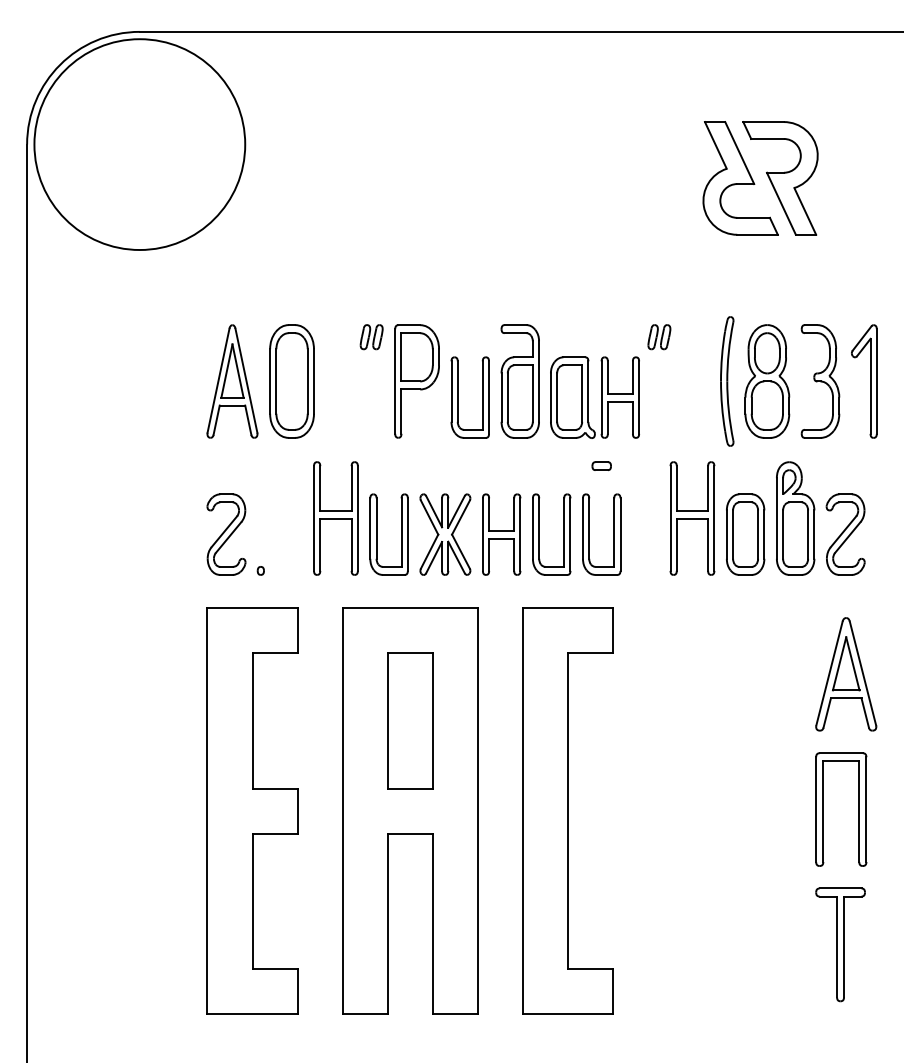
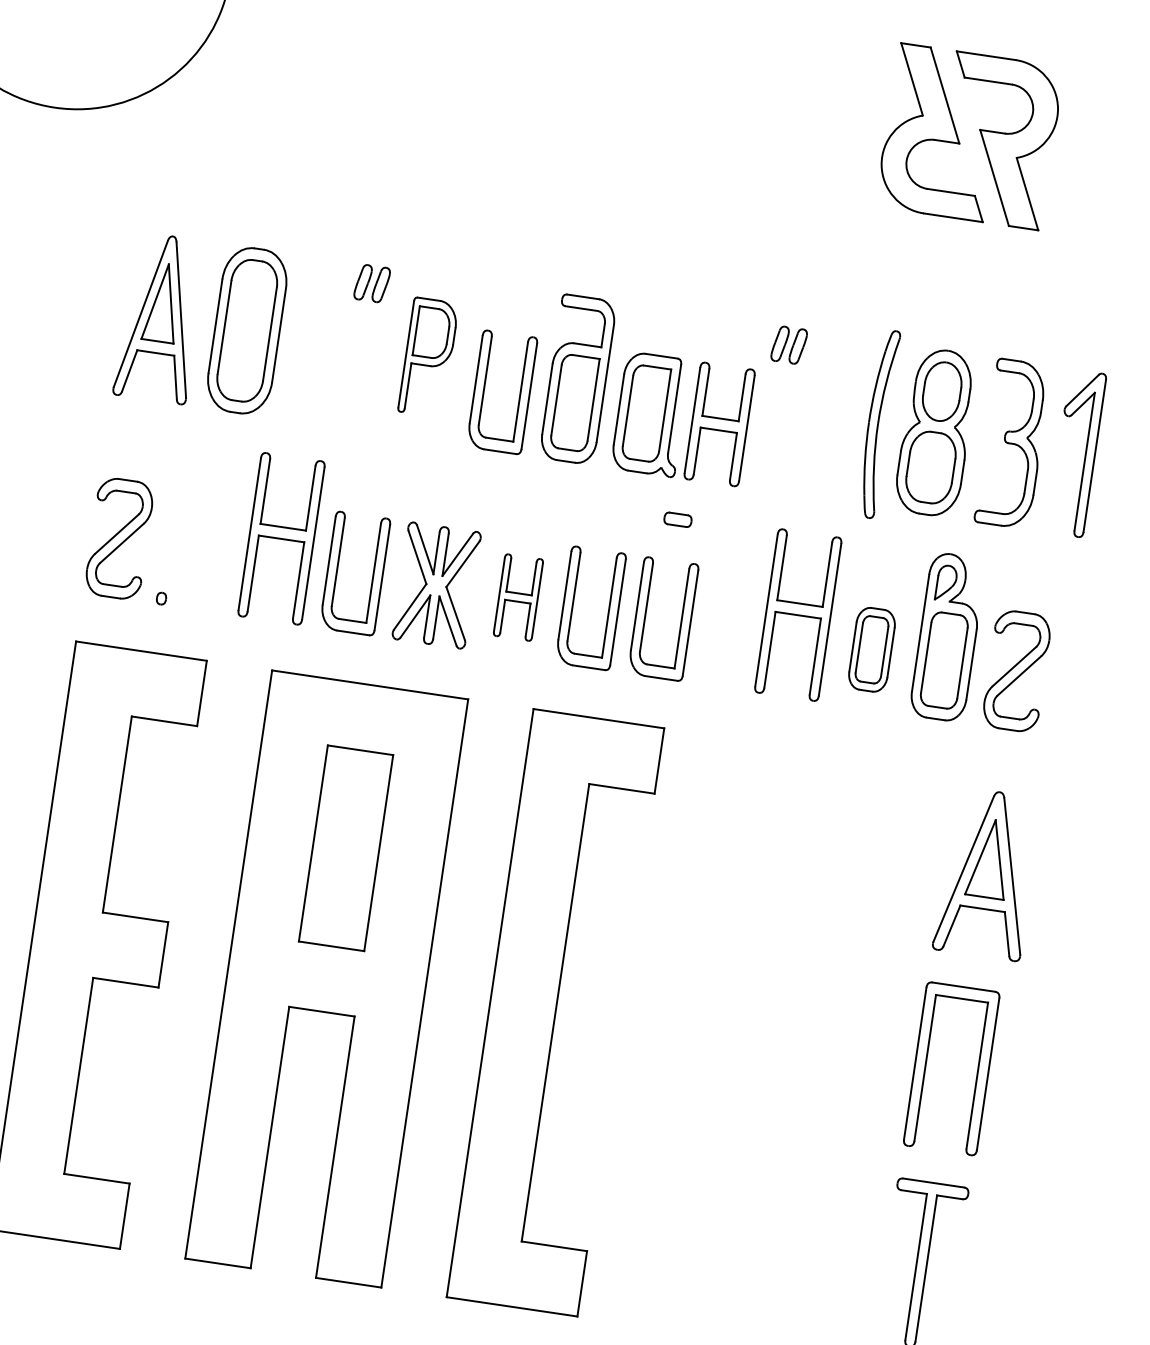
part: (416, 381) -> (427, 357), size x0.7
part: (501, 534) -> (518, 597), size x0.7
part: (745, 534) -> (871, 649), size x0.7

